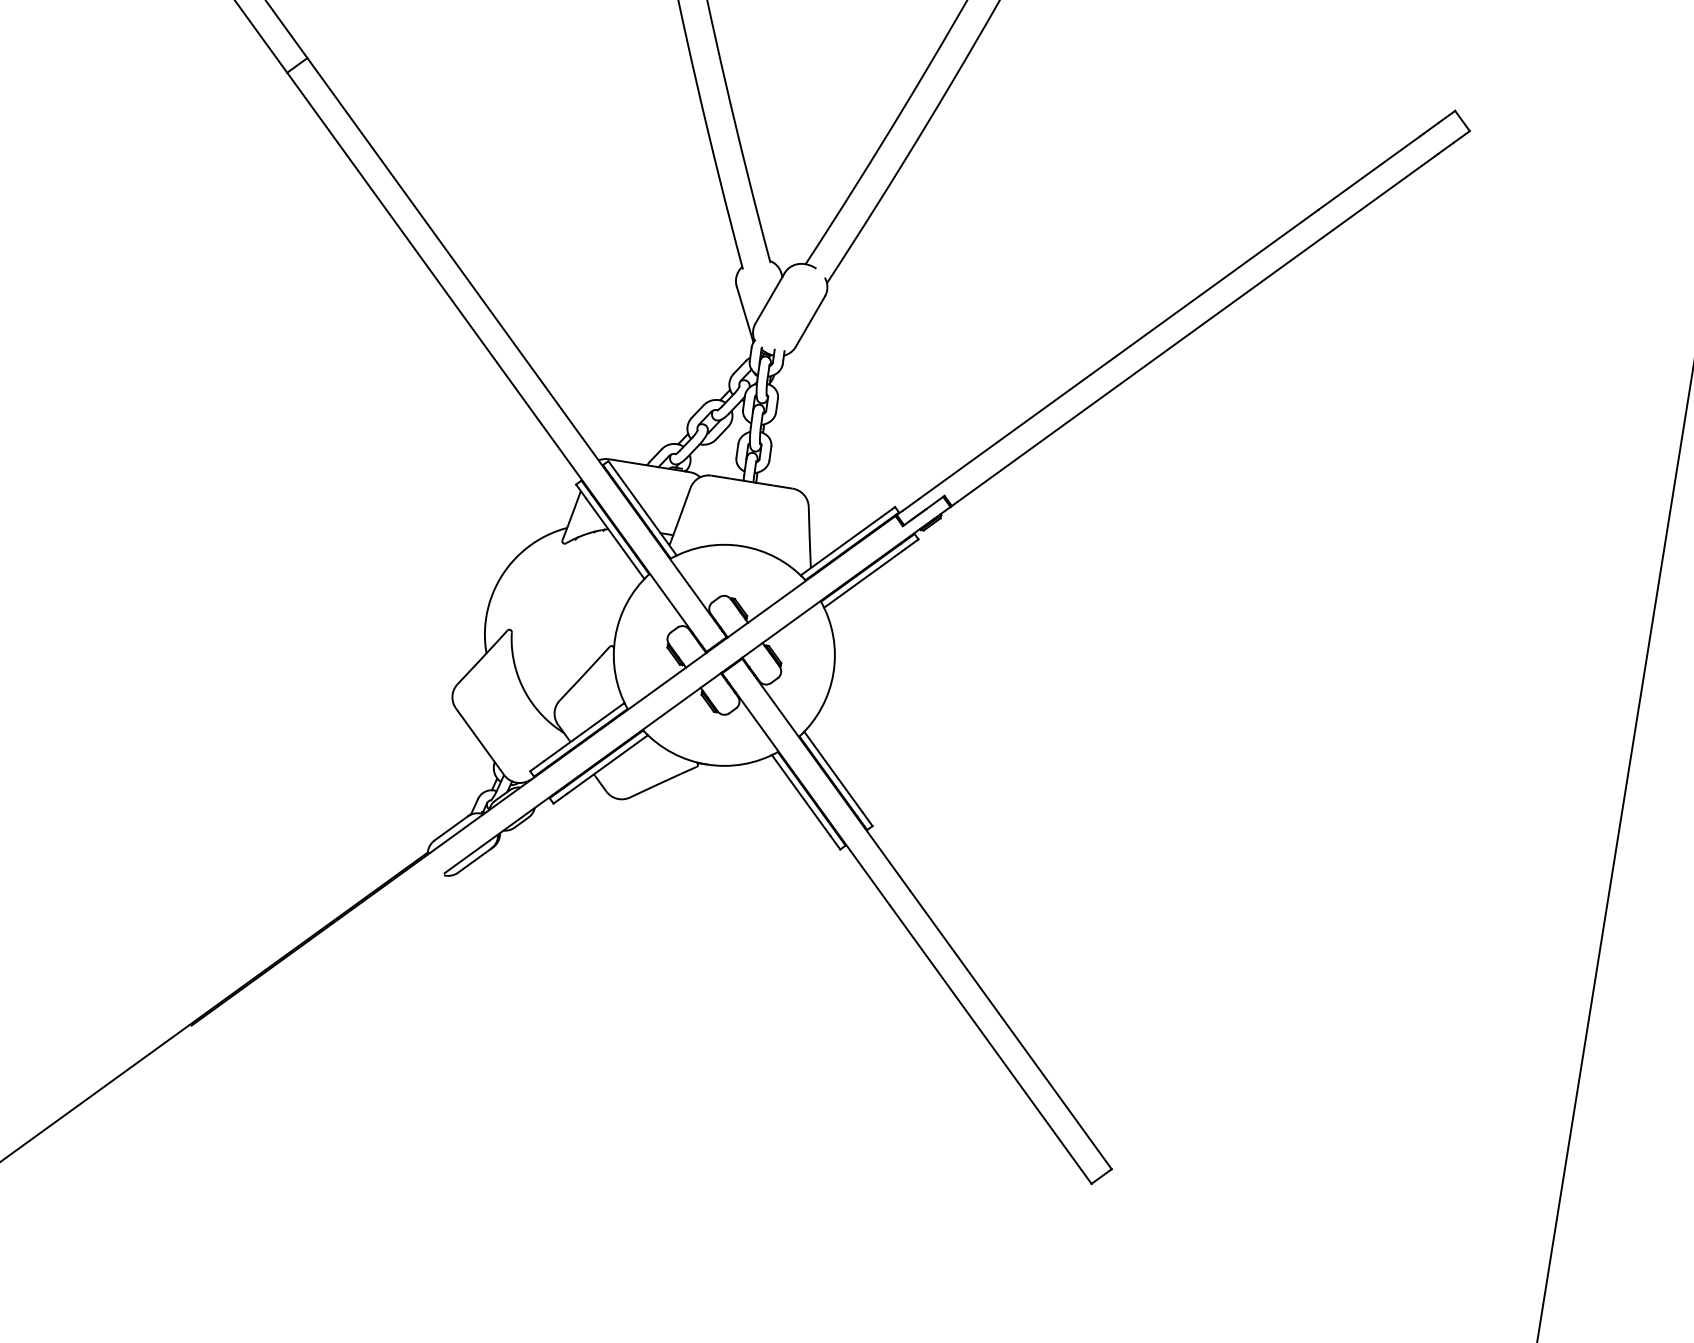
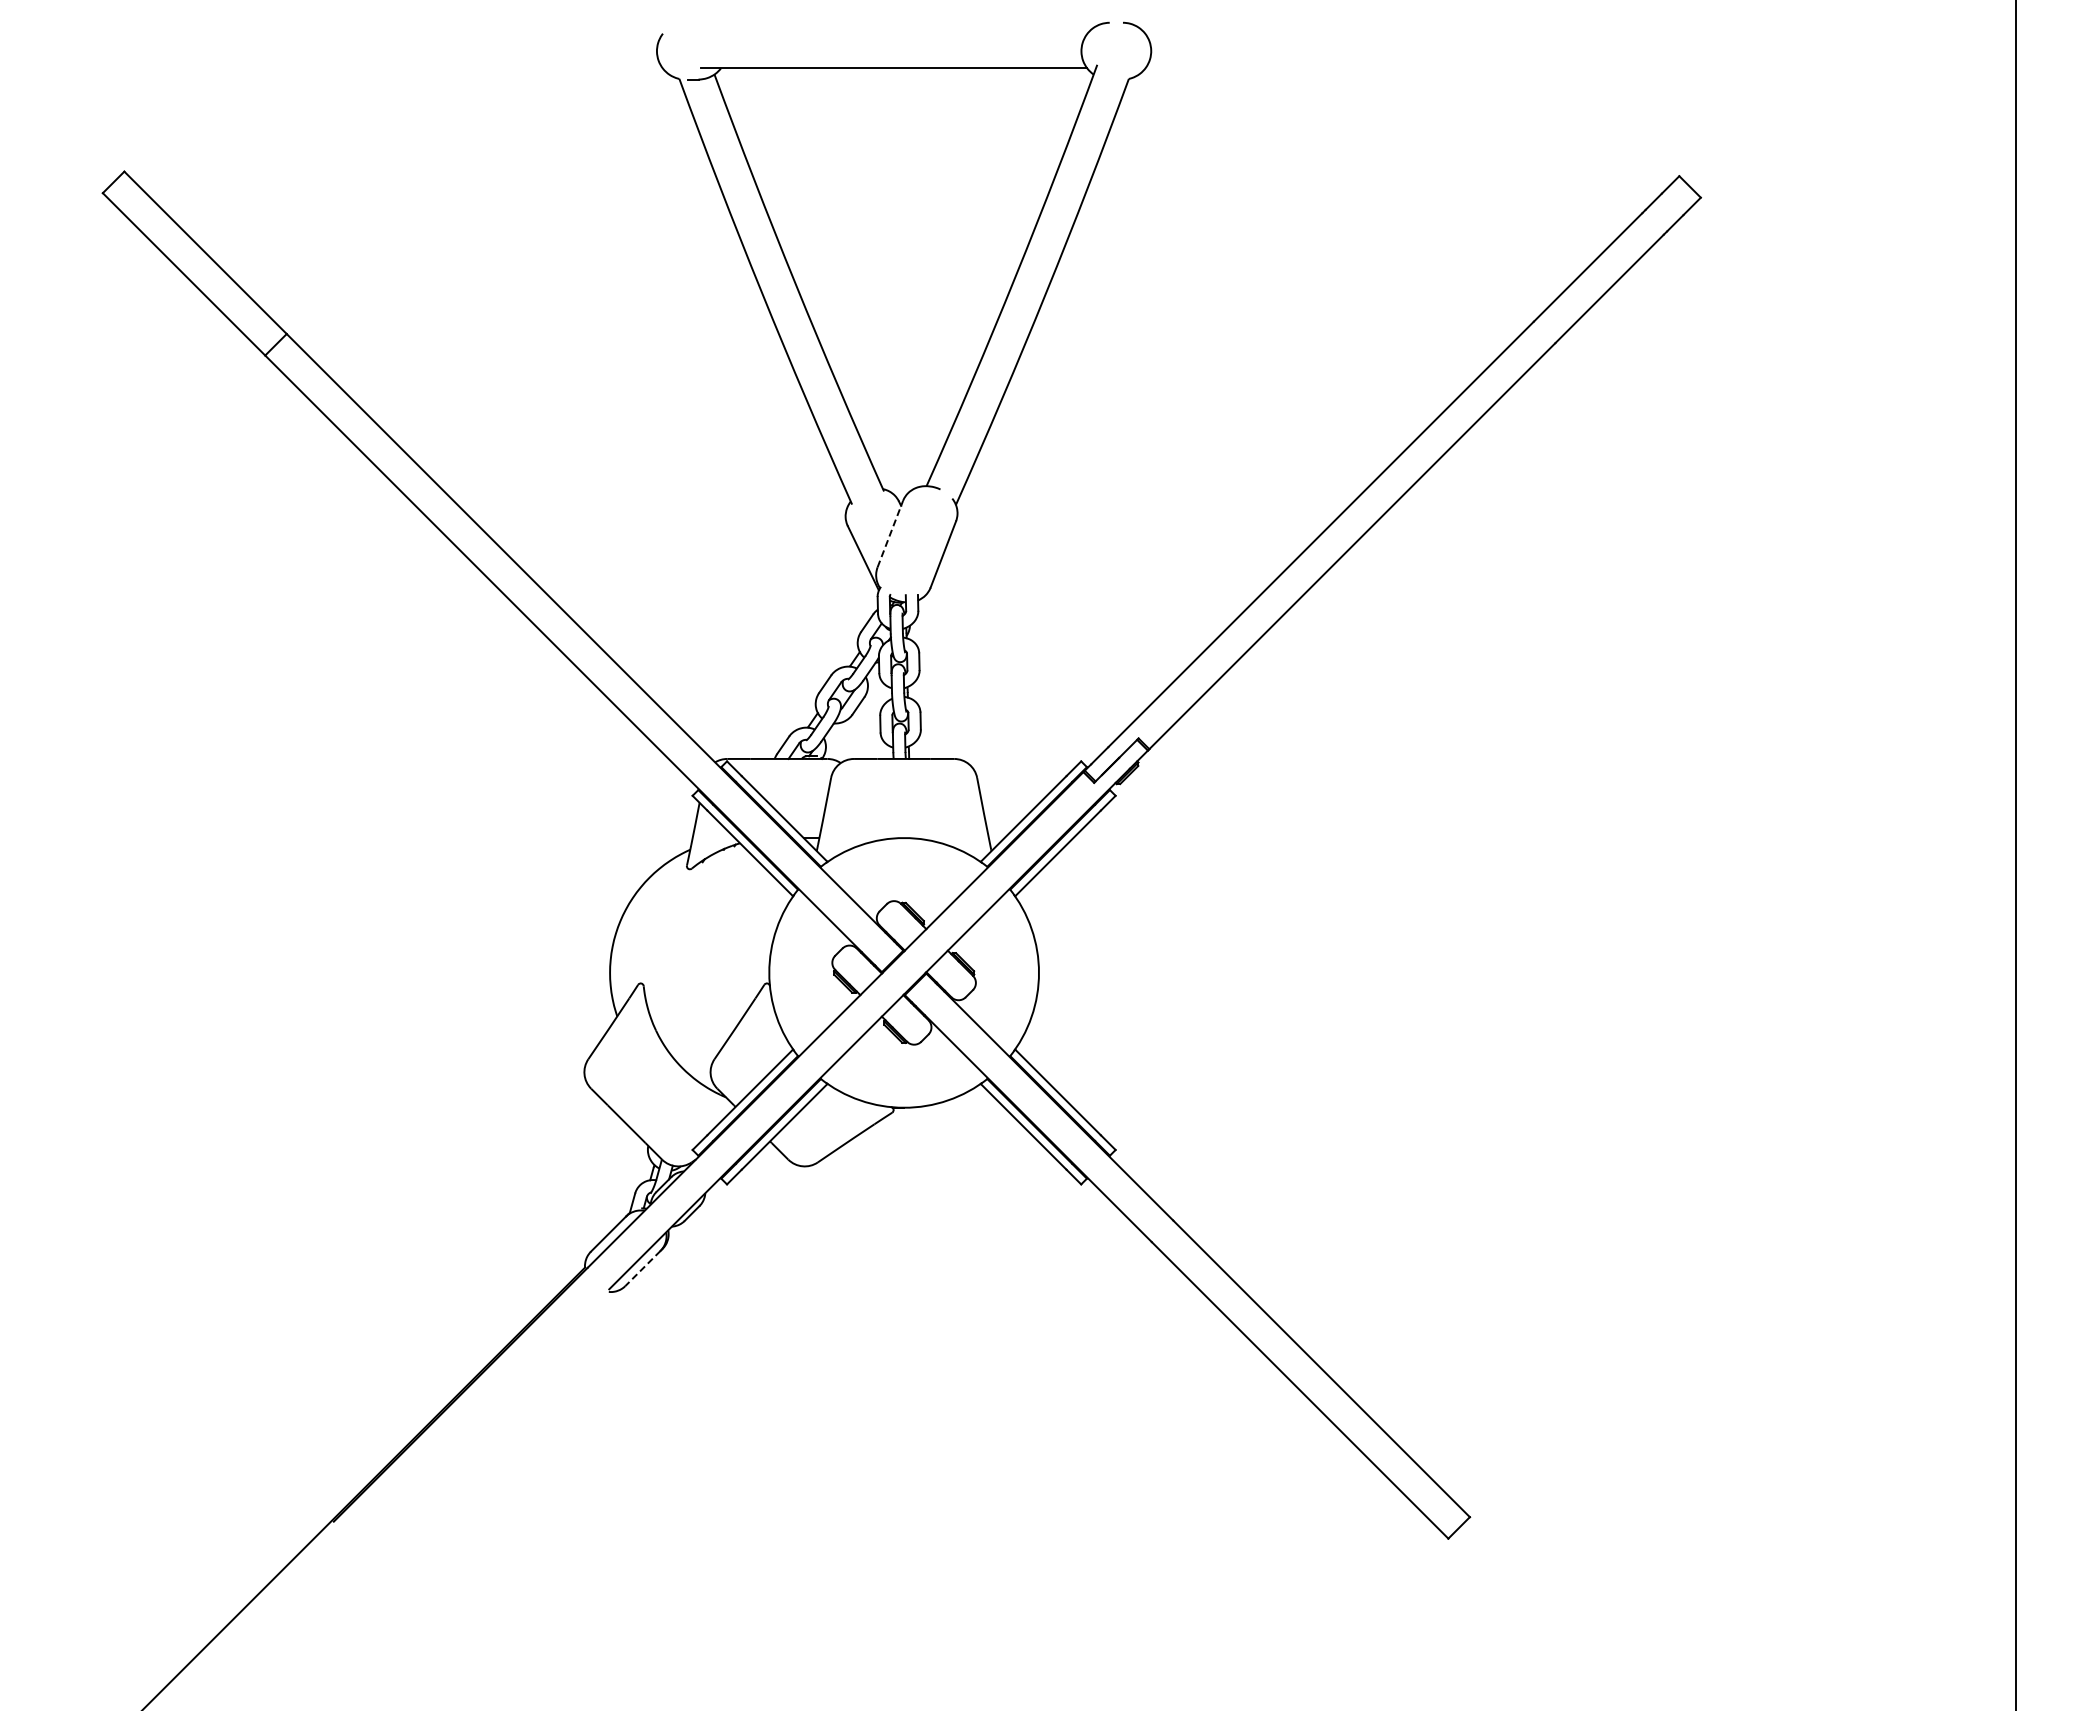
line: (770, 298) -> (890, 534), solid -> dashed
line: (474, 860) -> (642, 1268), solid -> dashed

